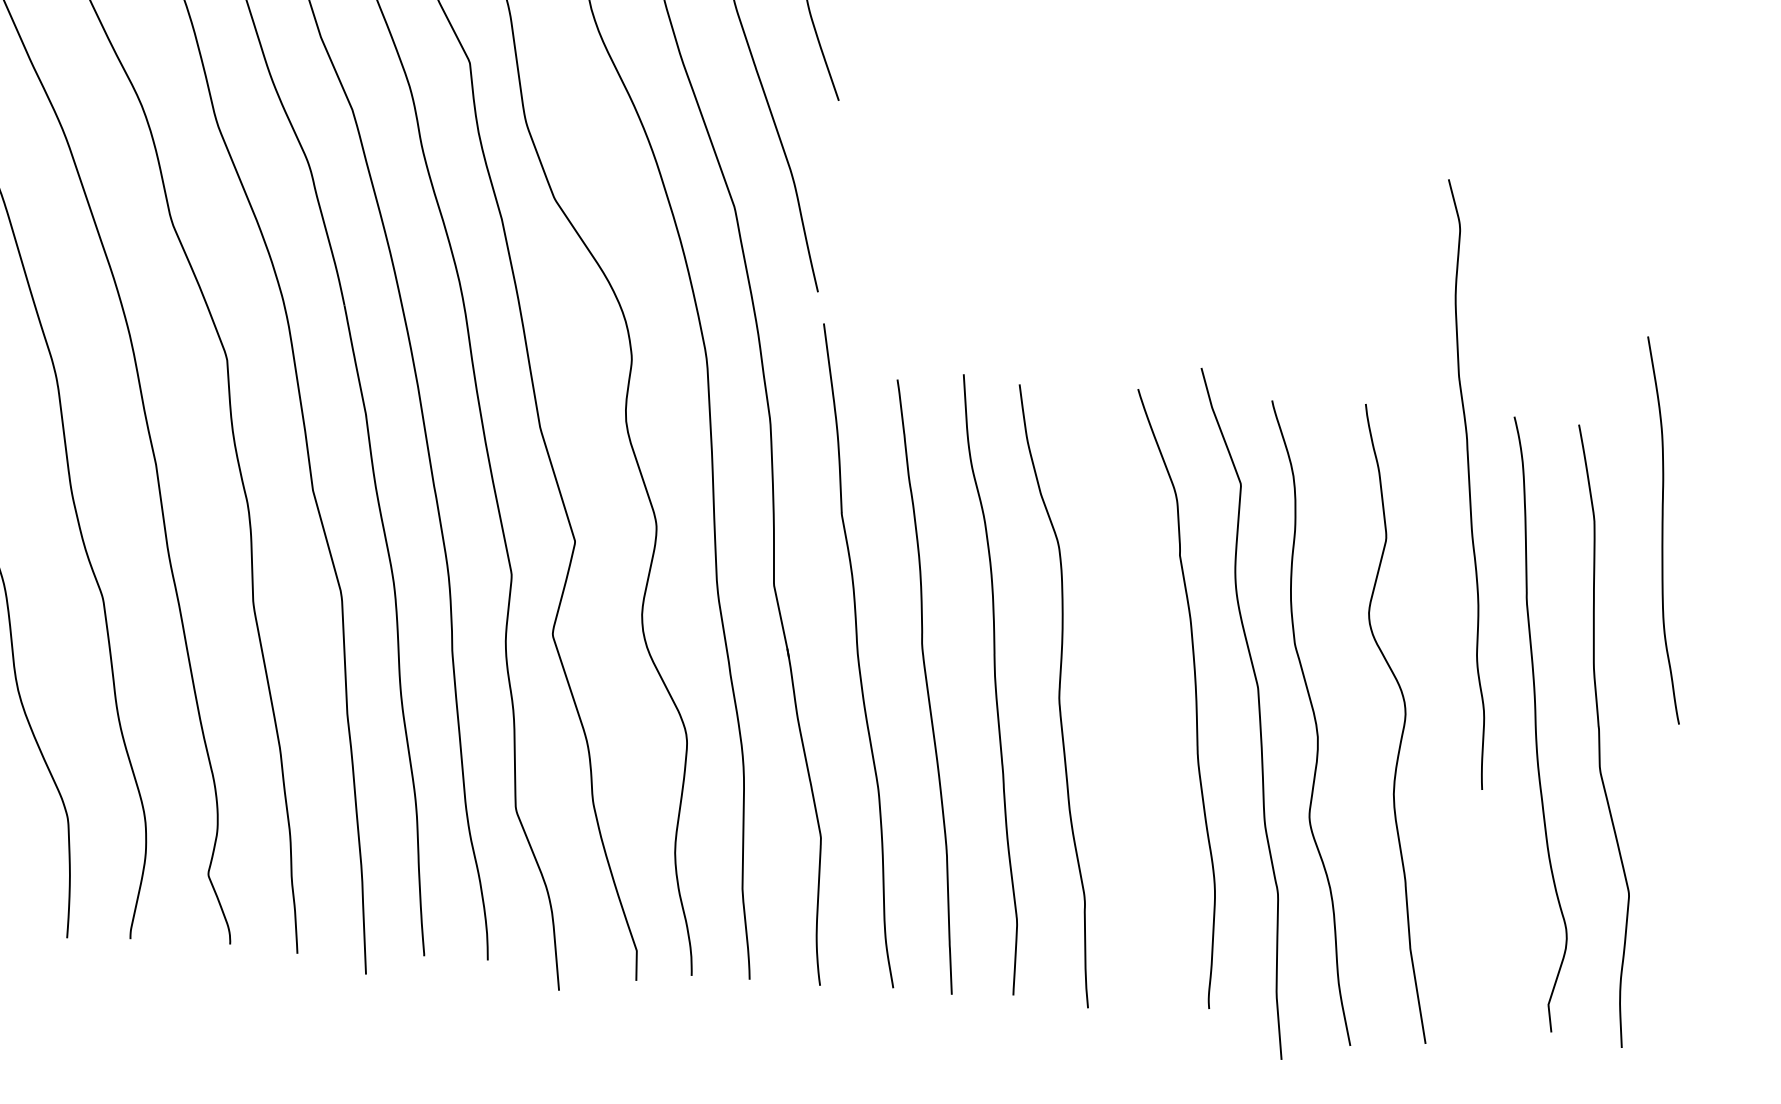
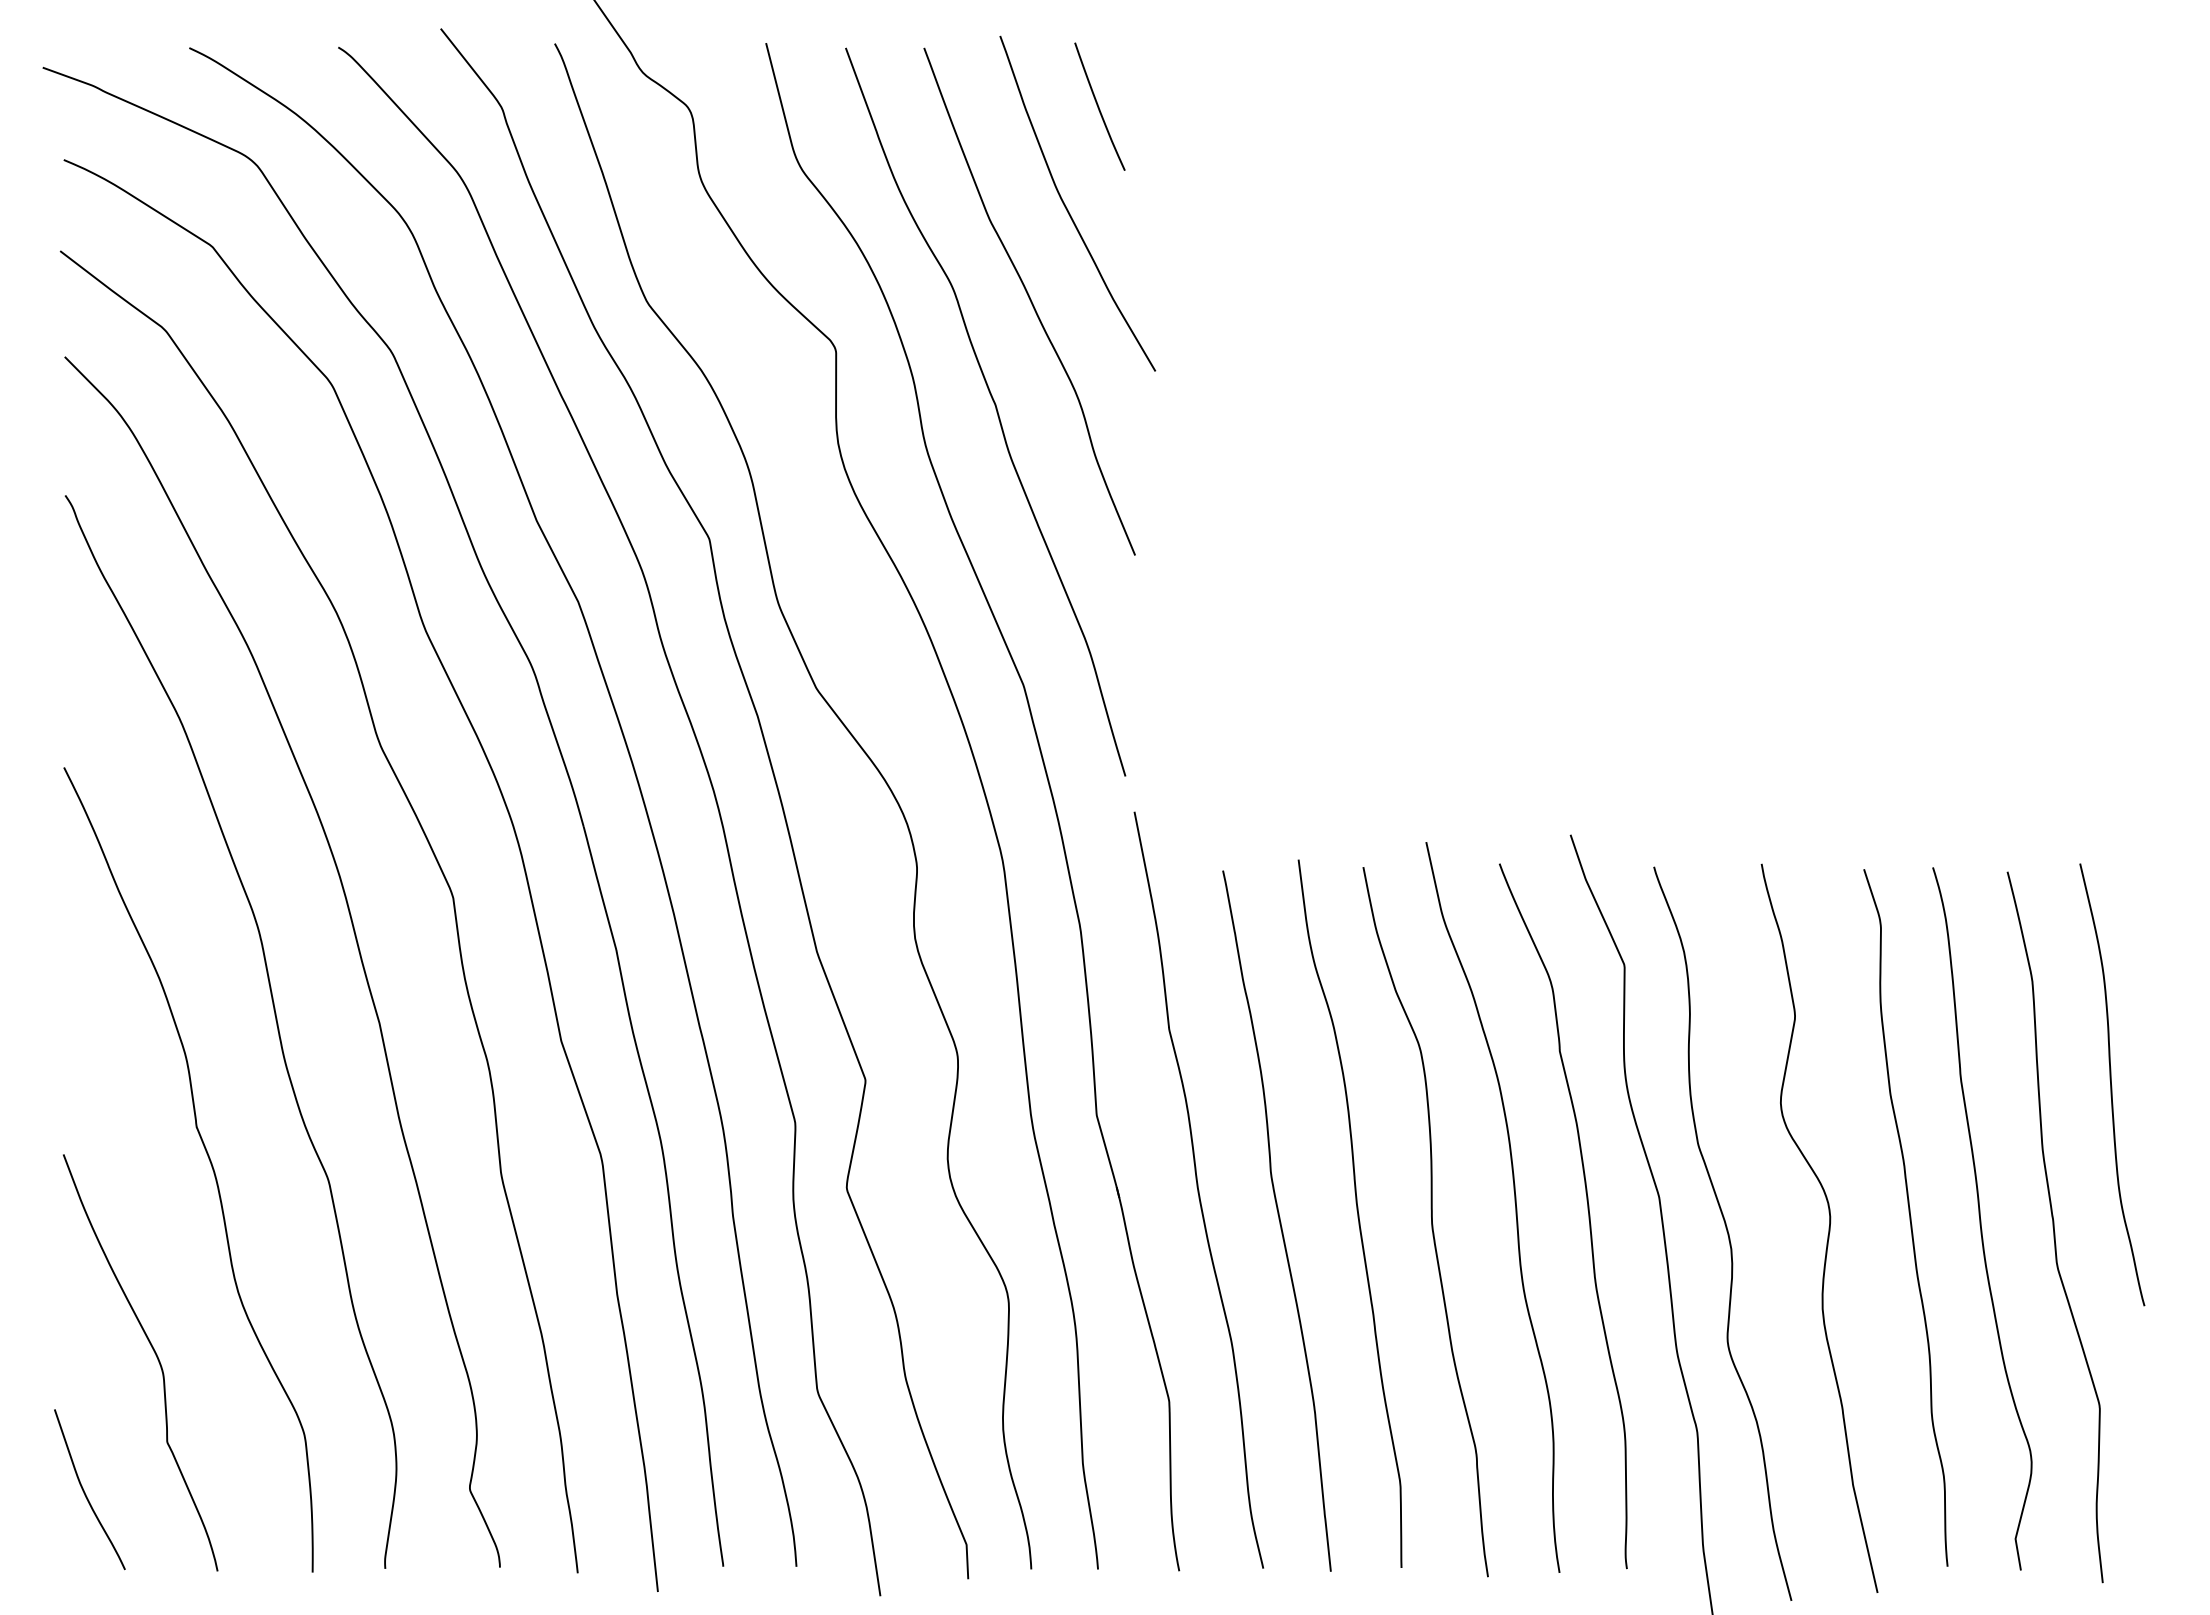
curve: (1468, 484) -> (1909, 1217), moved
curve: (1662, 530) -> (2111, 1084), moved
curve: (1132, 684) -> (1514, 1202), added

